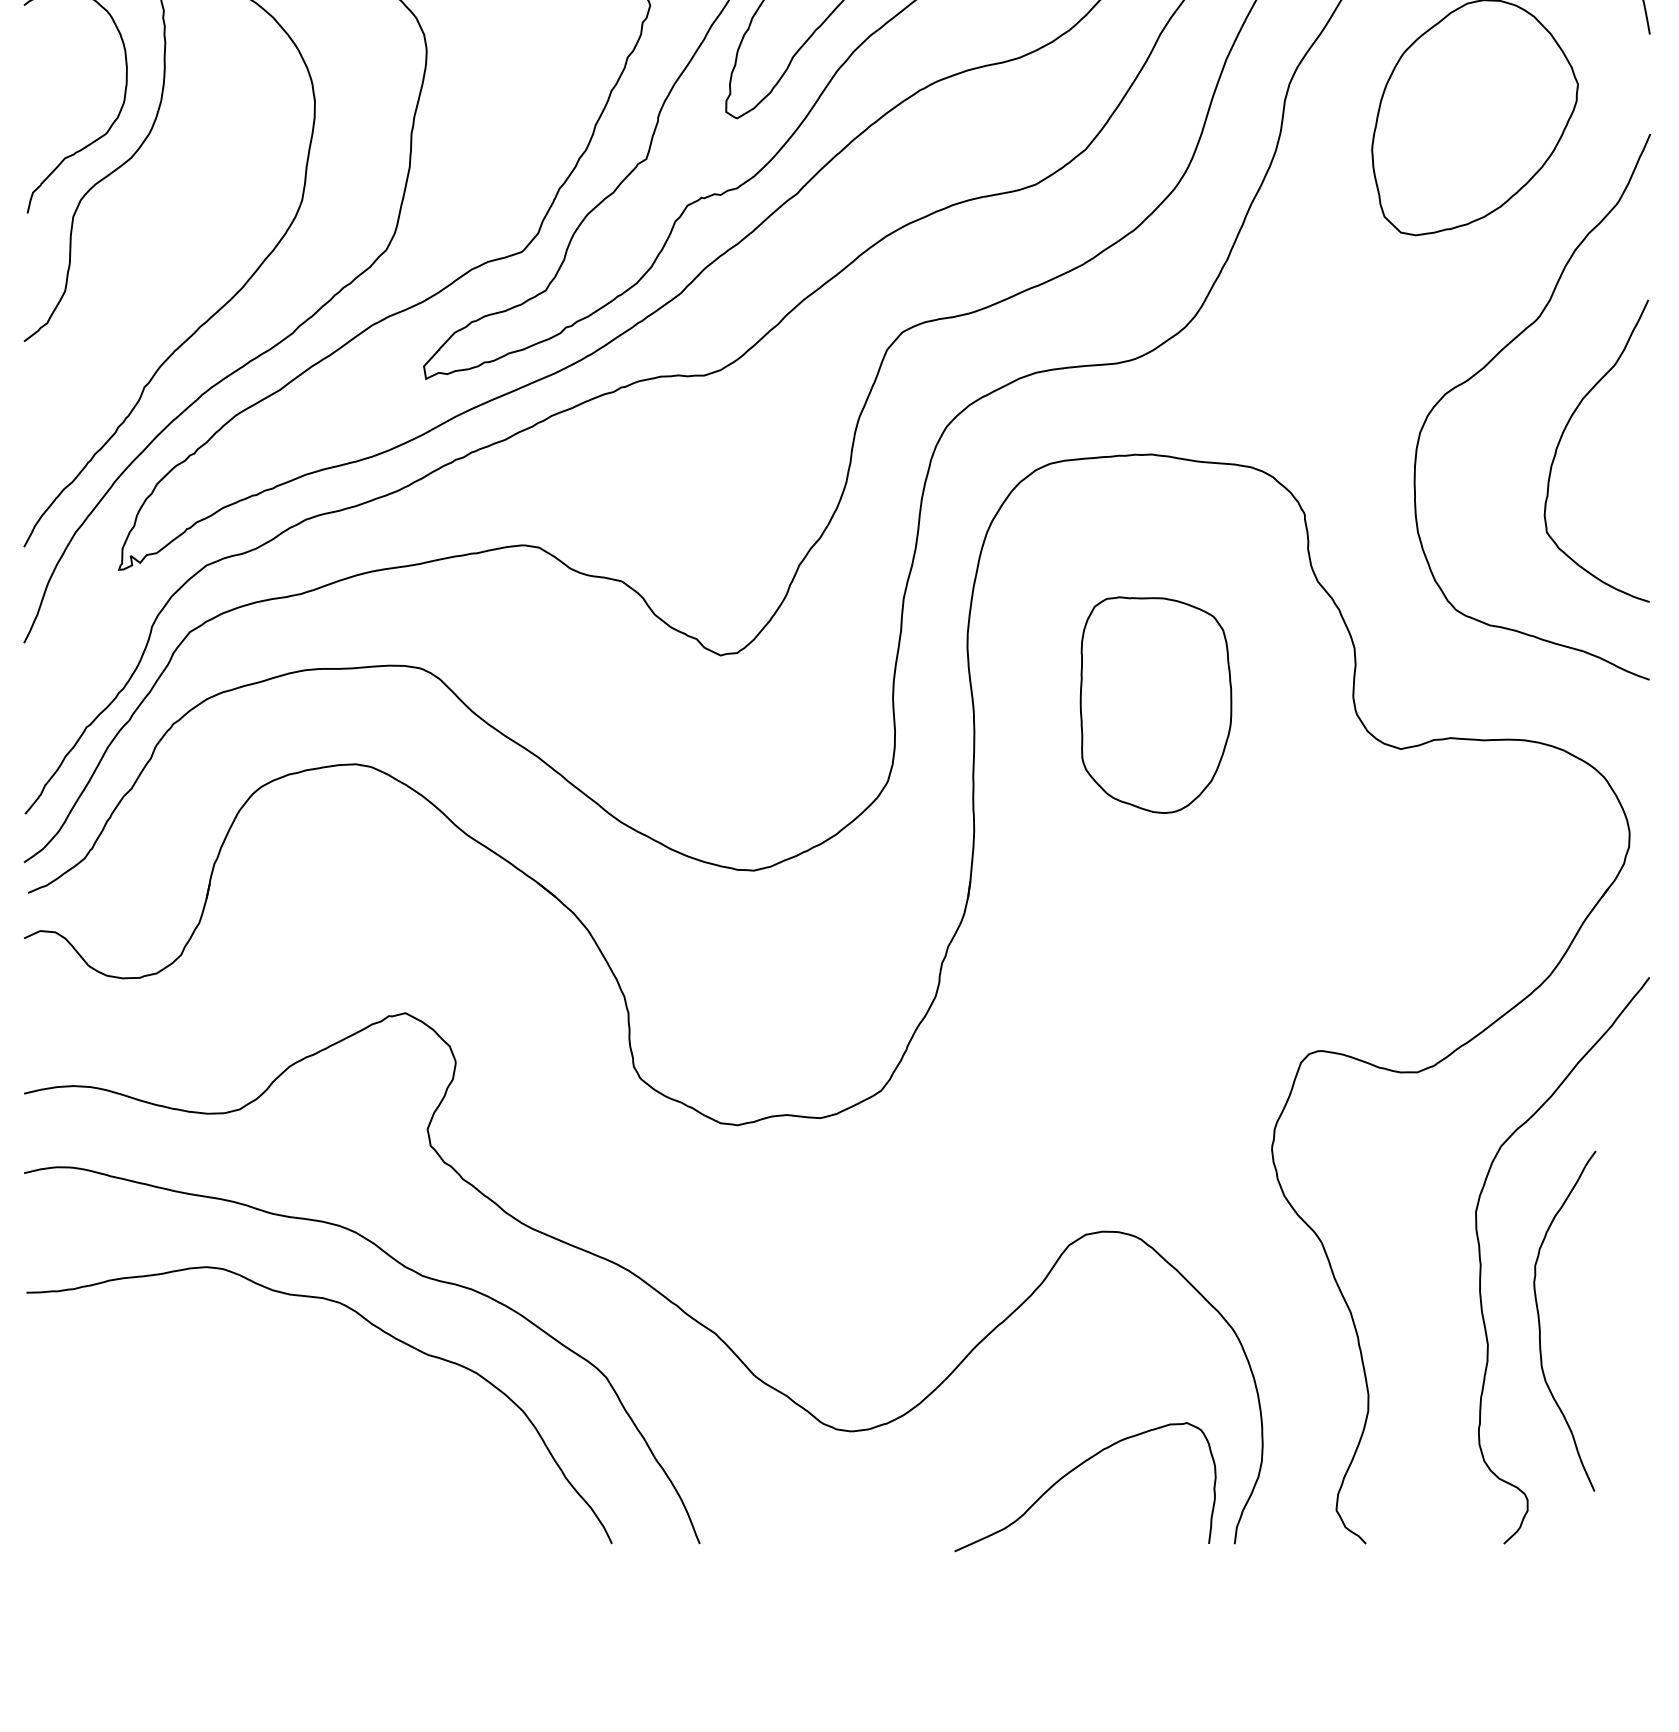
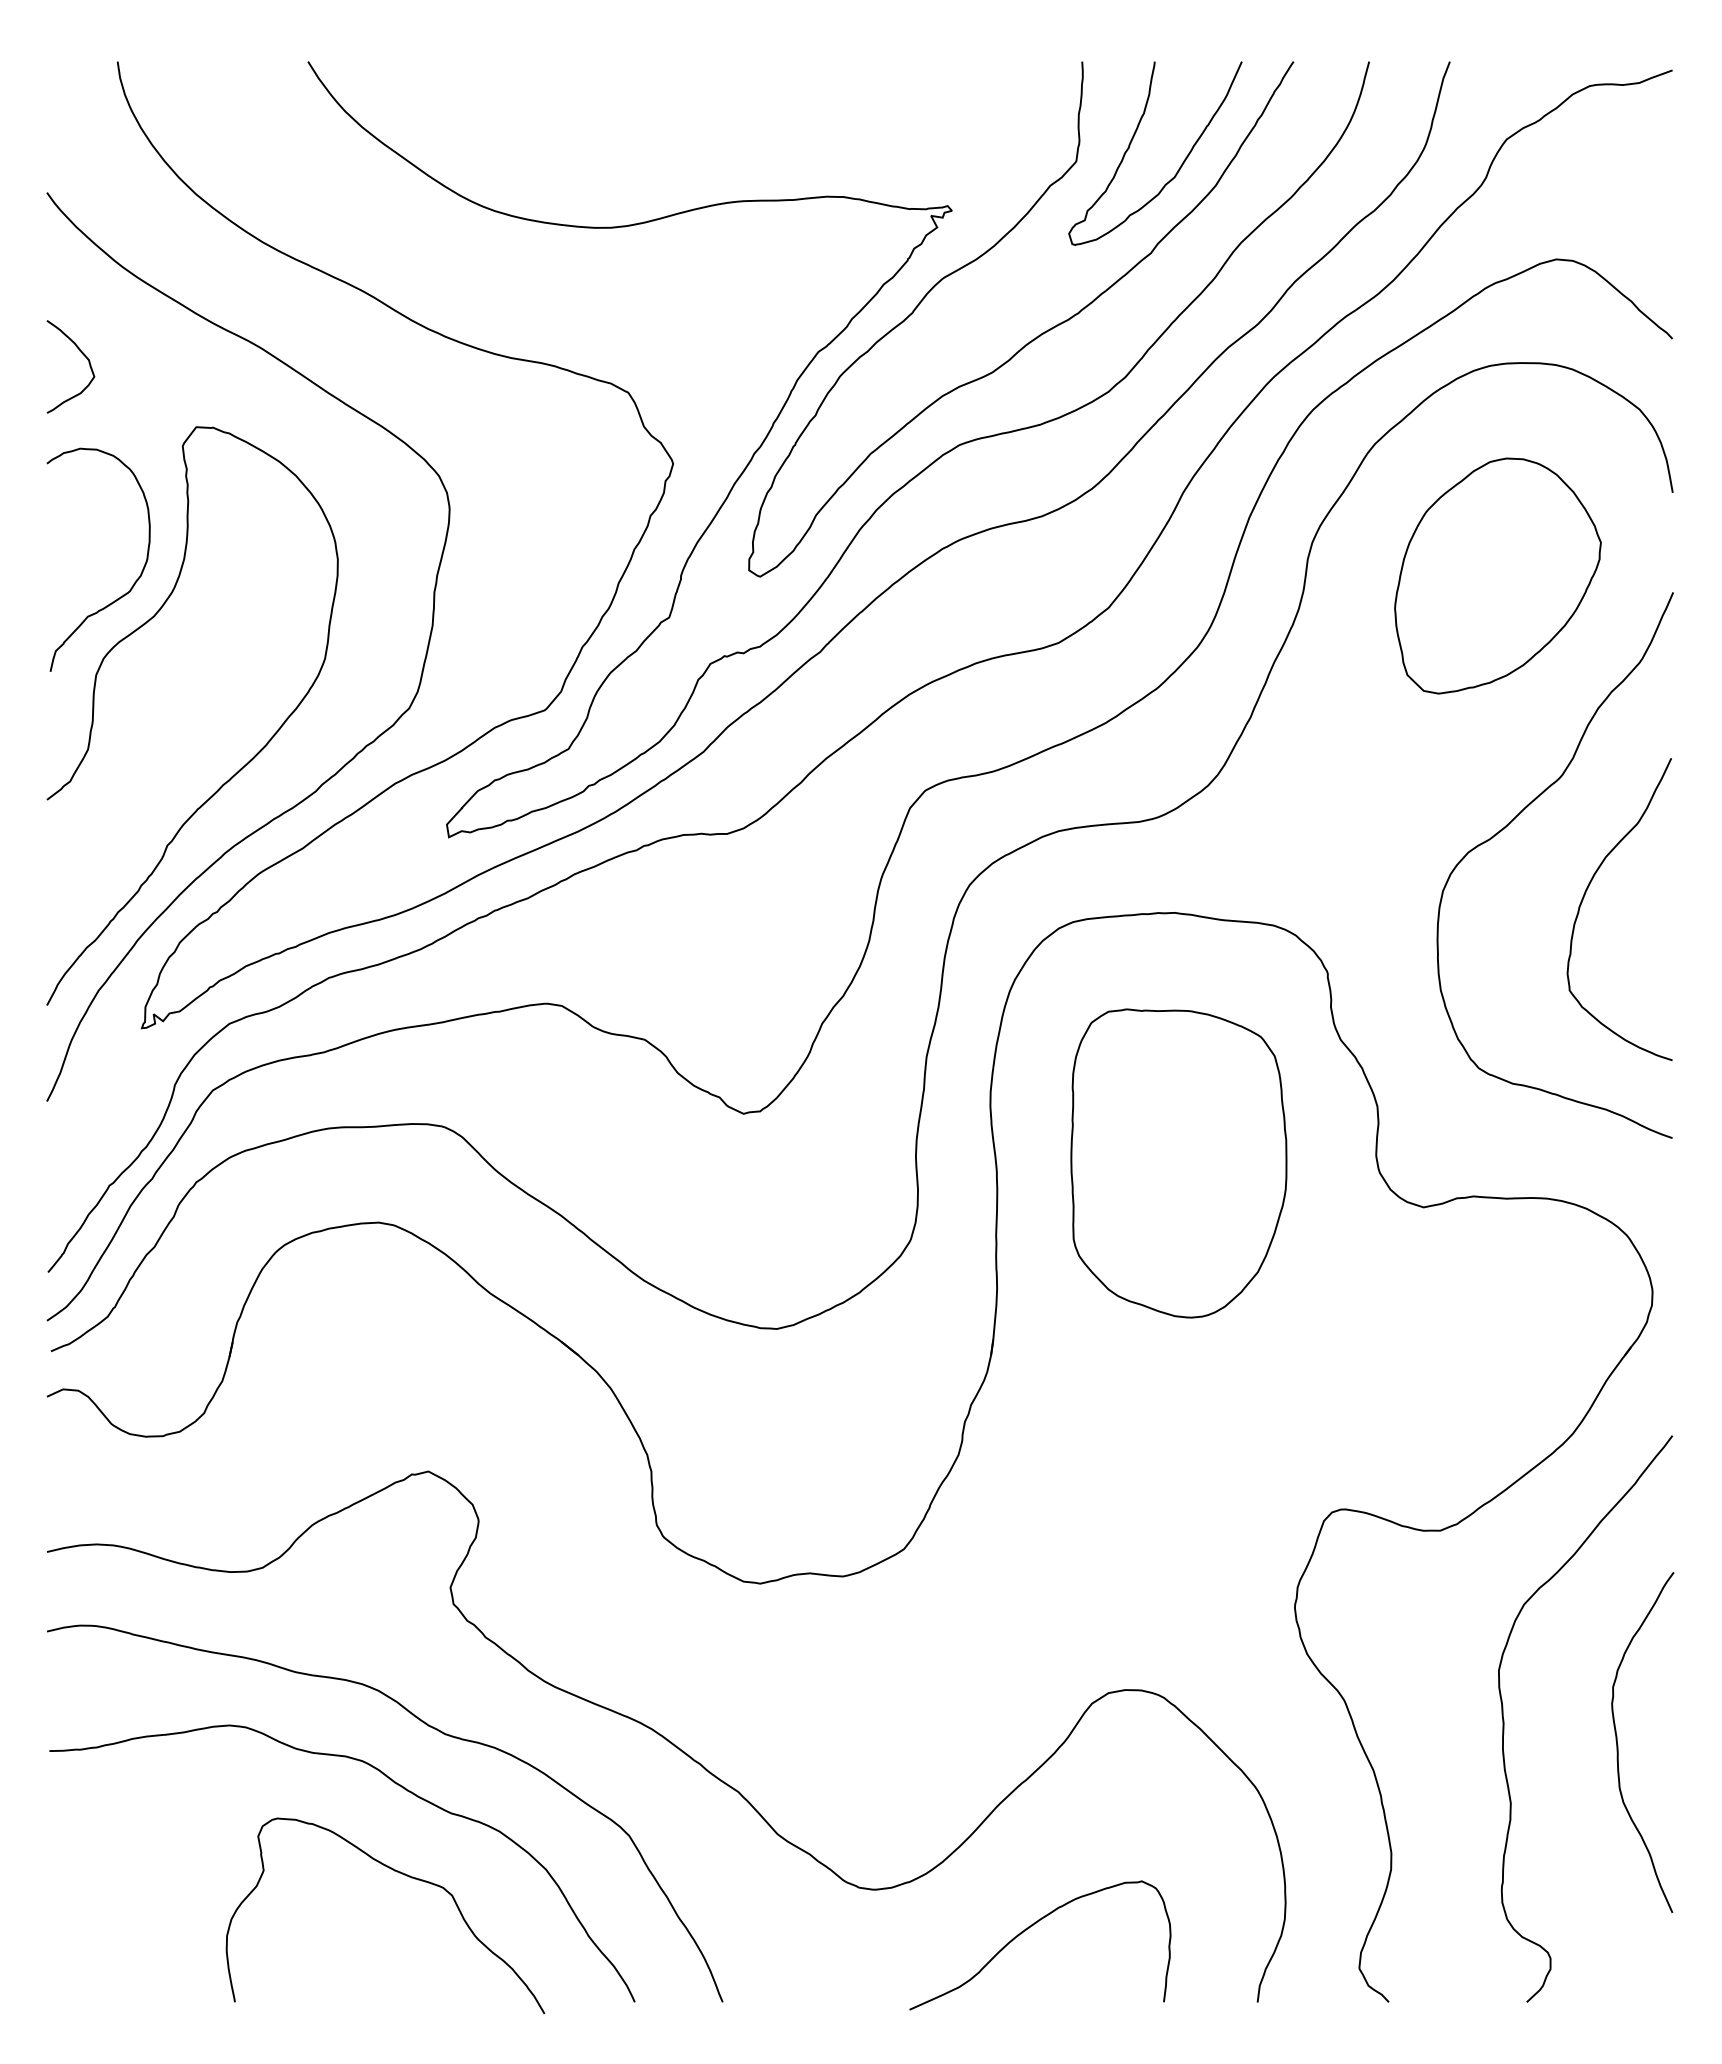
part: (1155, 705) -> (1178, 1163), size x1.43
curve: (1540, 1324) -> (1618, 1745), moved
curve: (378, 1416) -> (401, 1874), added
curve: (1074, 1470) -> (1029, 1928), moved

